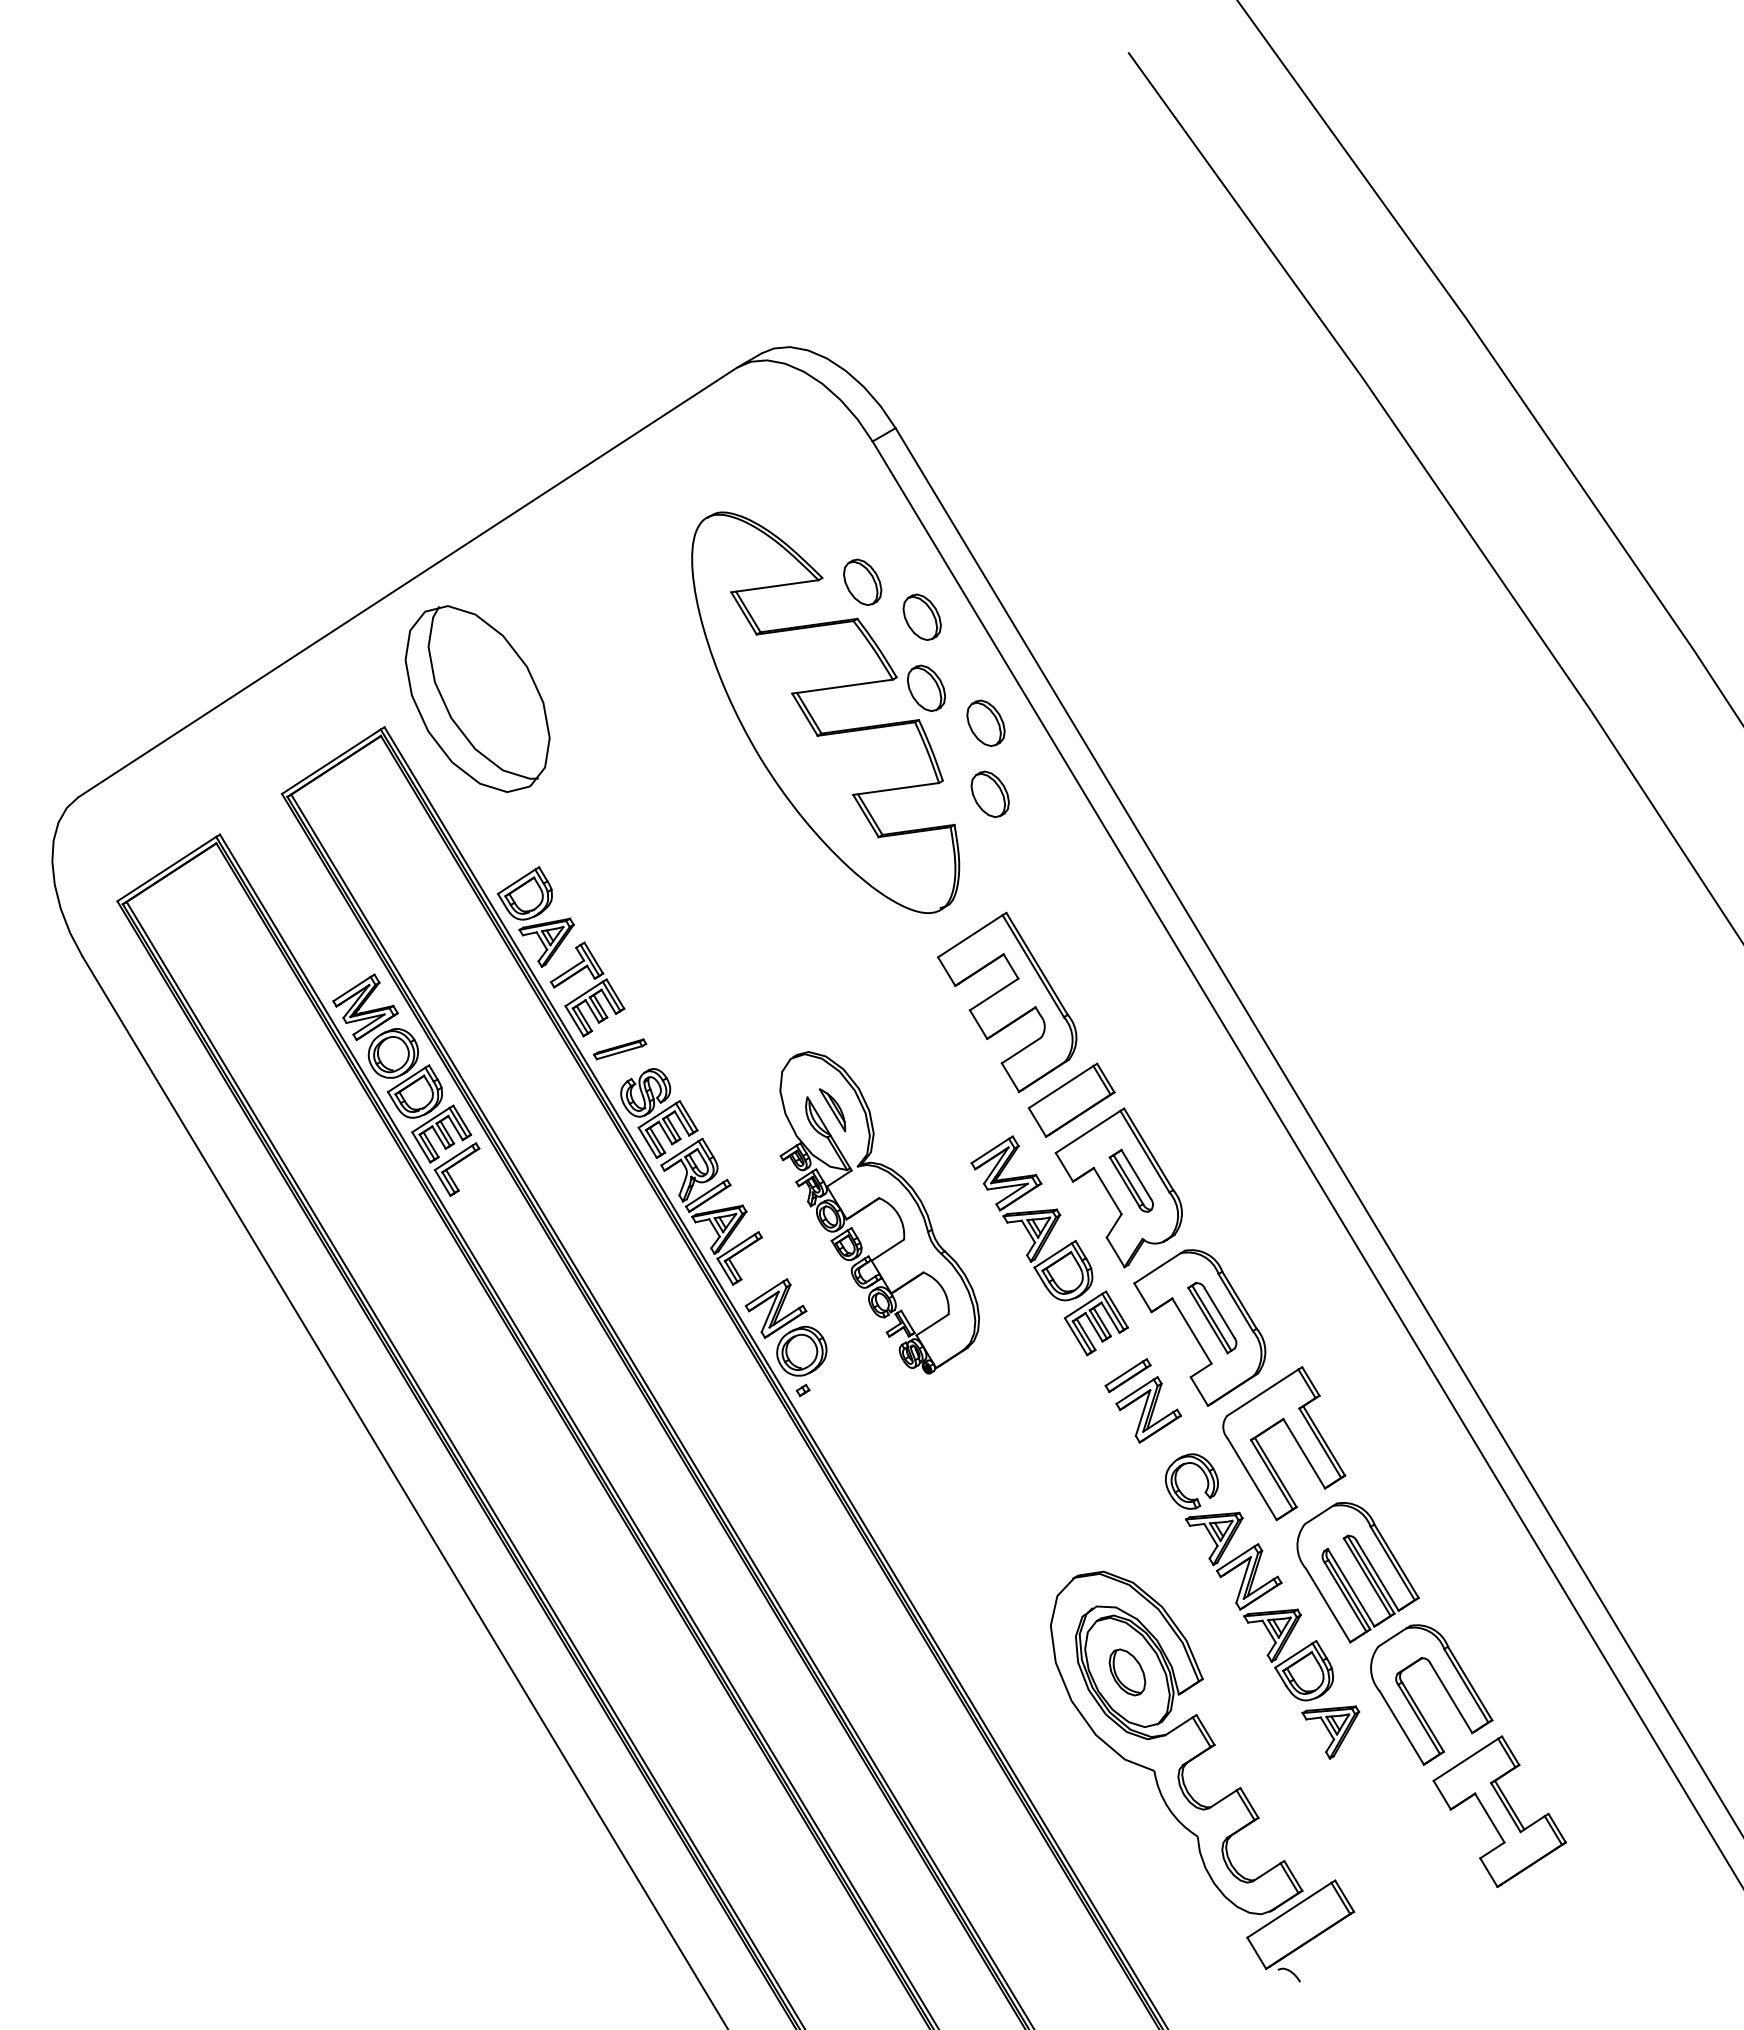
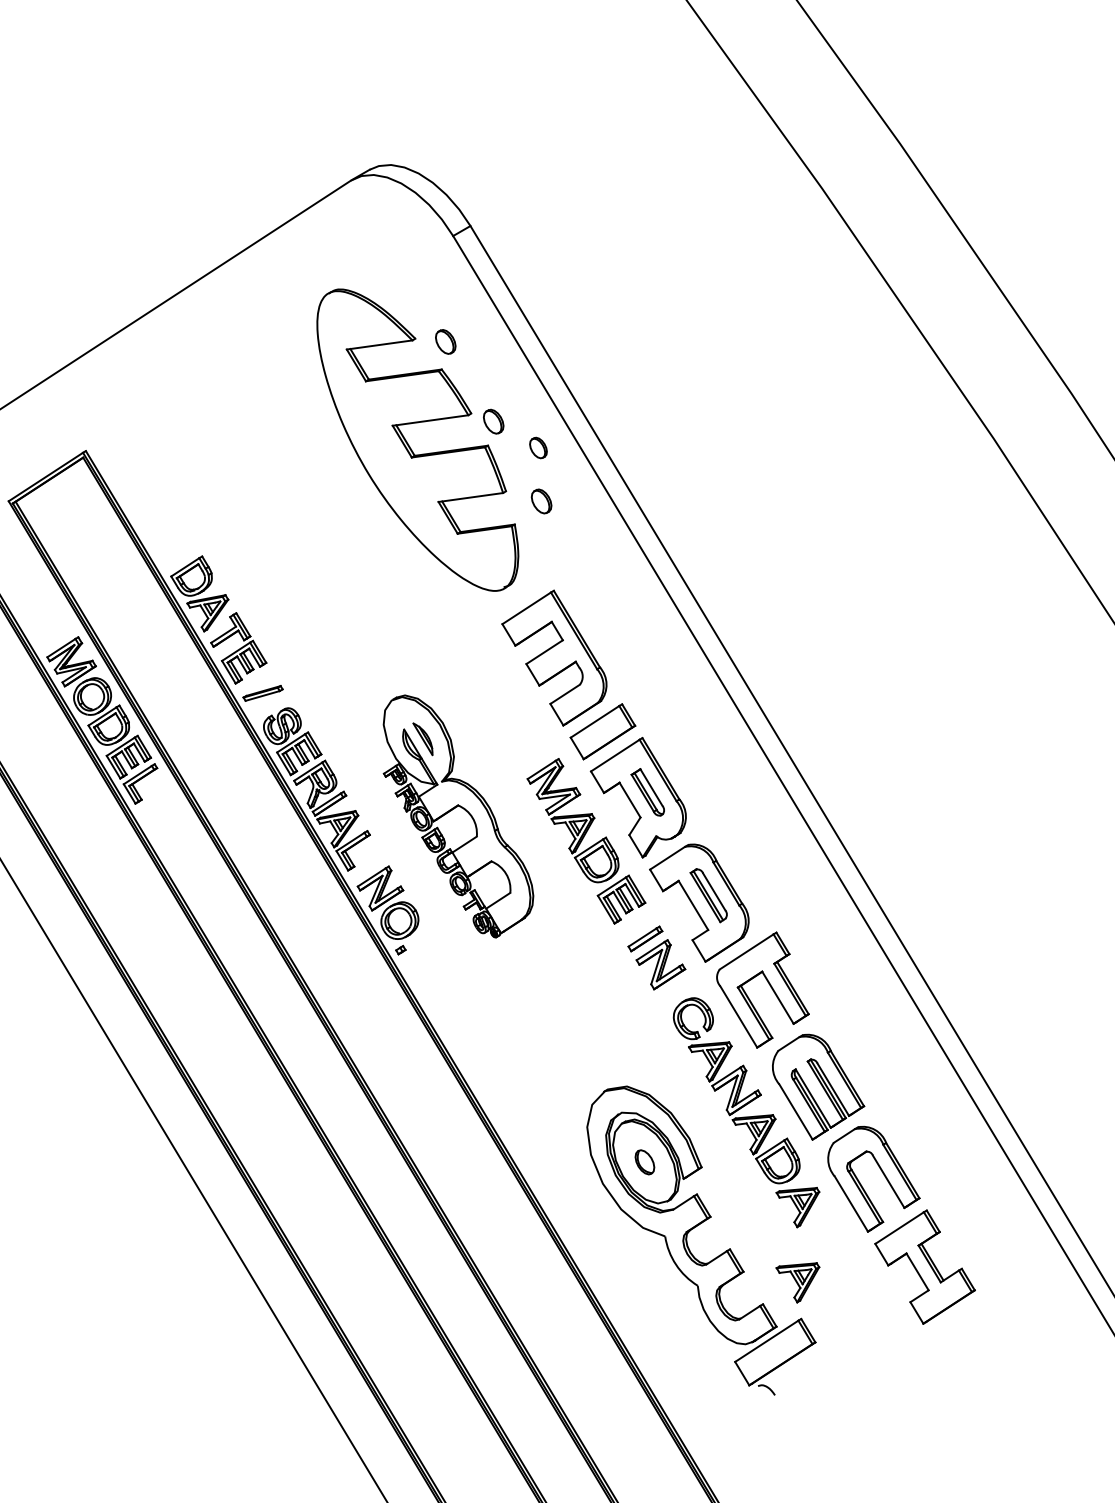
part: (862, 581) -> (445, 341), size x0.7
part: (921, 616) -> (489, 367), removed
part: (926, 687) -> (493, 421), size x0.7
part: (477, 698) -> (155, 429), removed
part: (985, 722) -> (538, 447), size x0.6
part: (989, 793) -> (541, 500), size x0.7
part: (1127, 1672) -> (644, 1162), size x0.7
part: (1330, 1832) -> (797, 1282), added

